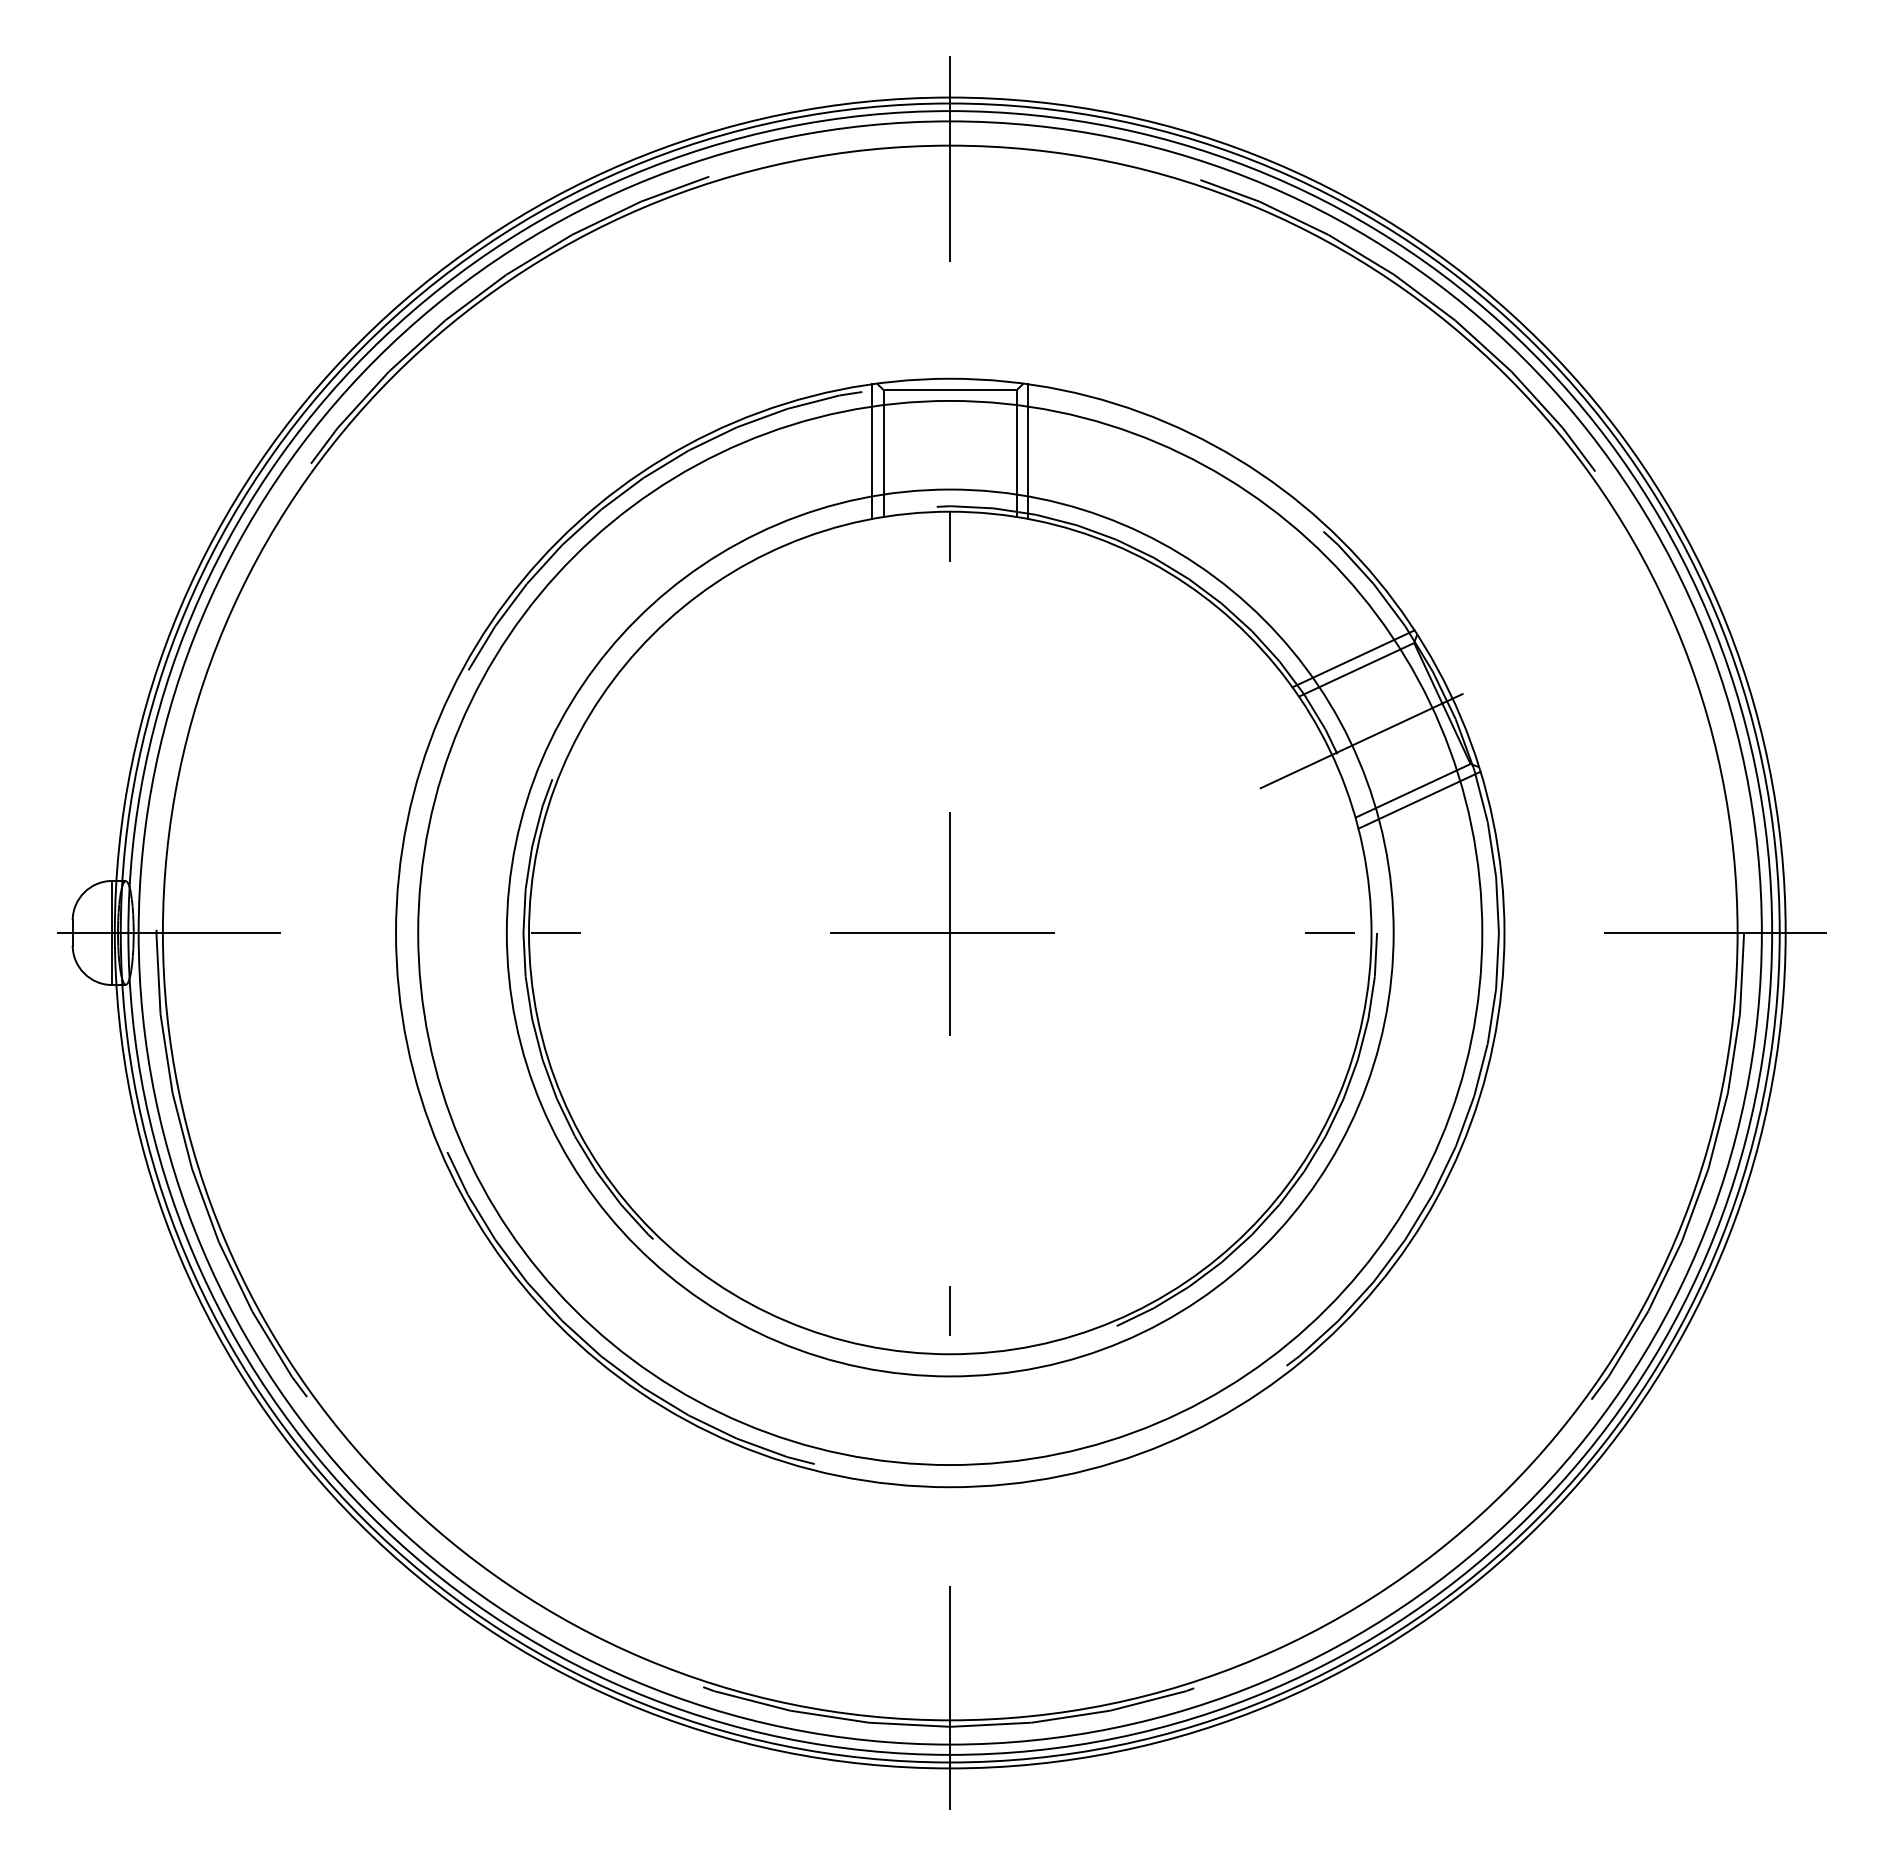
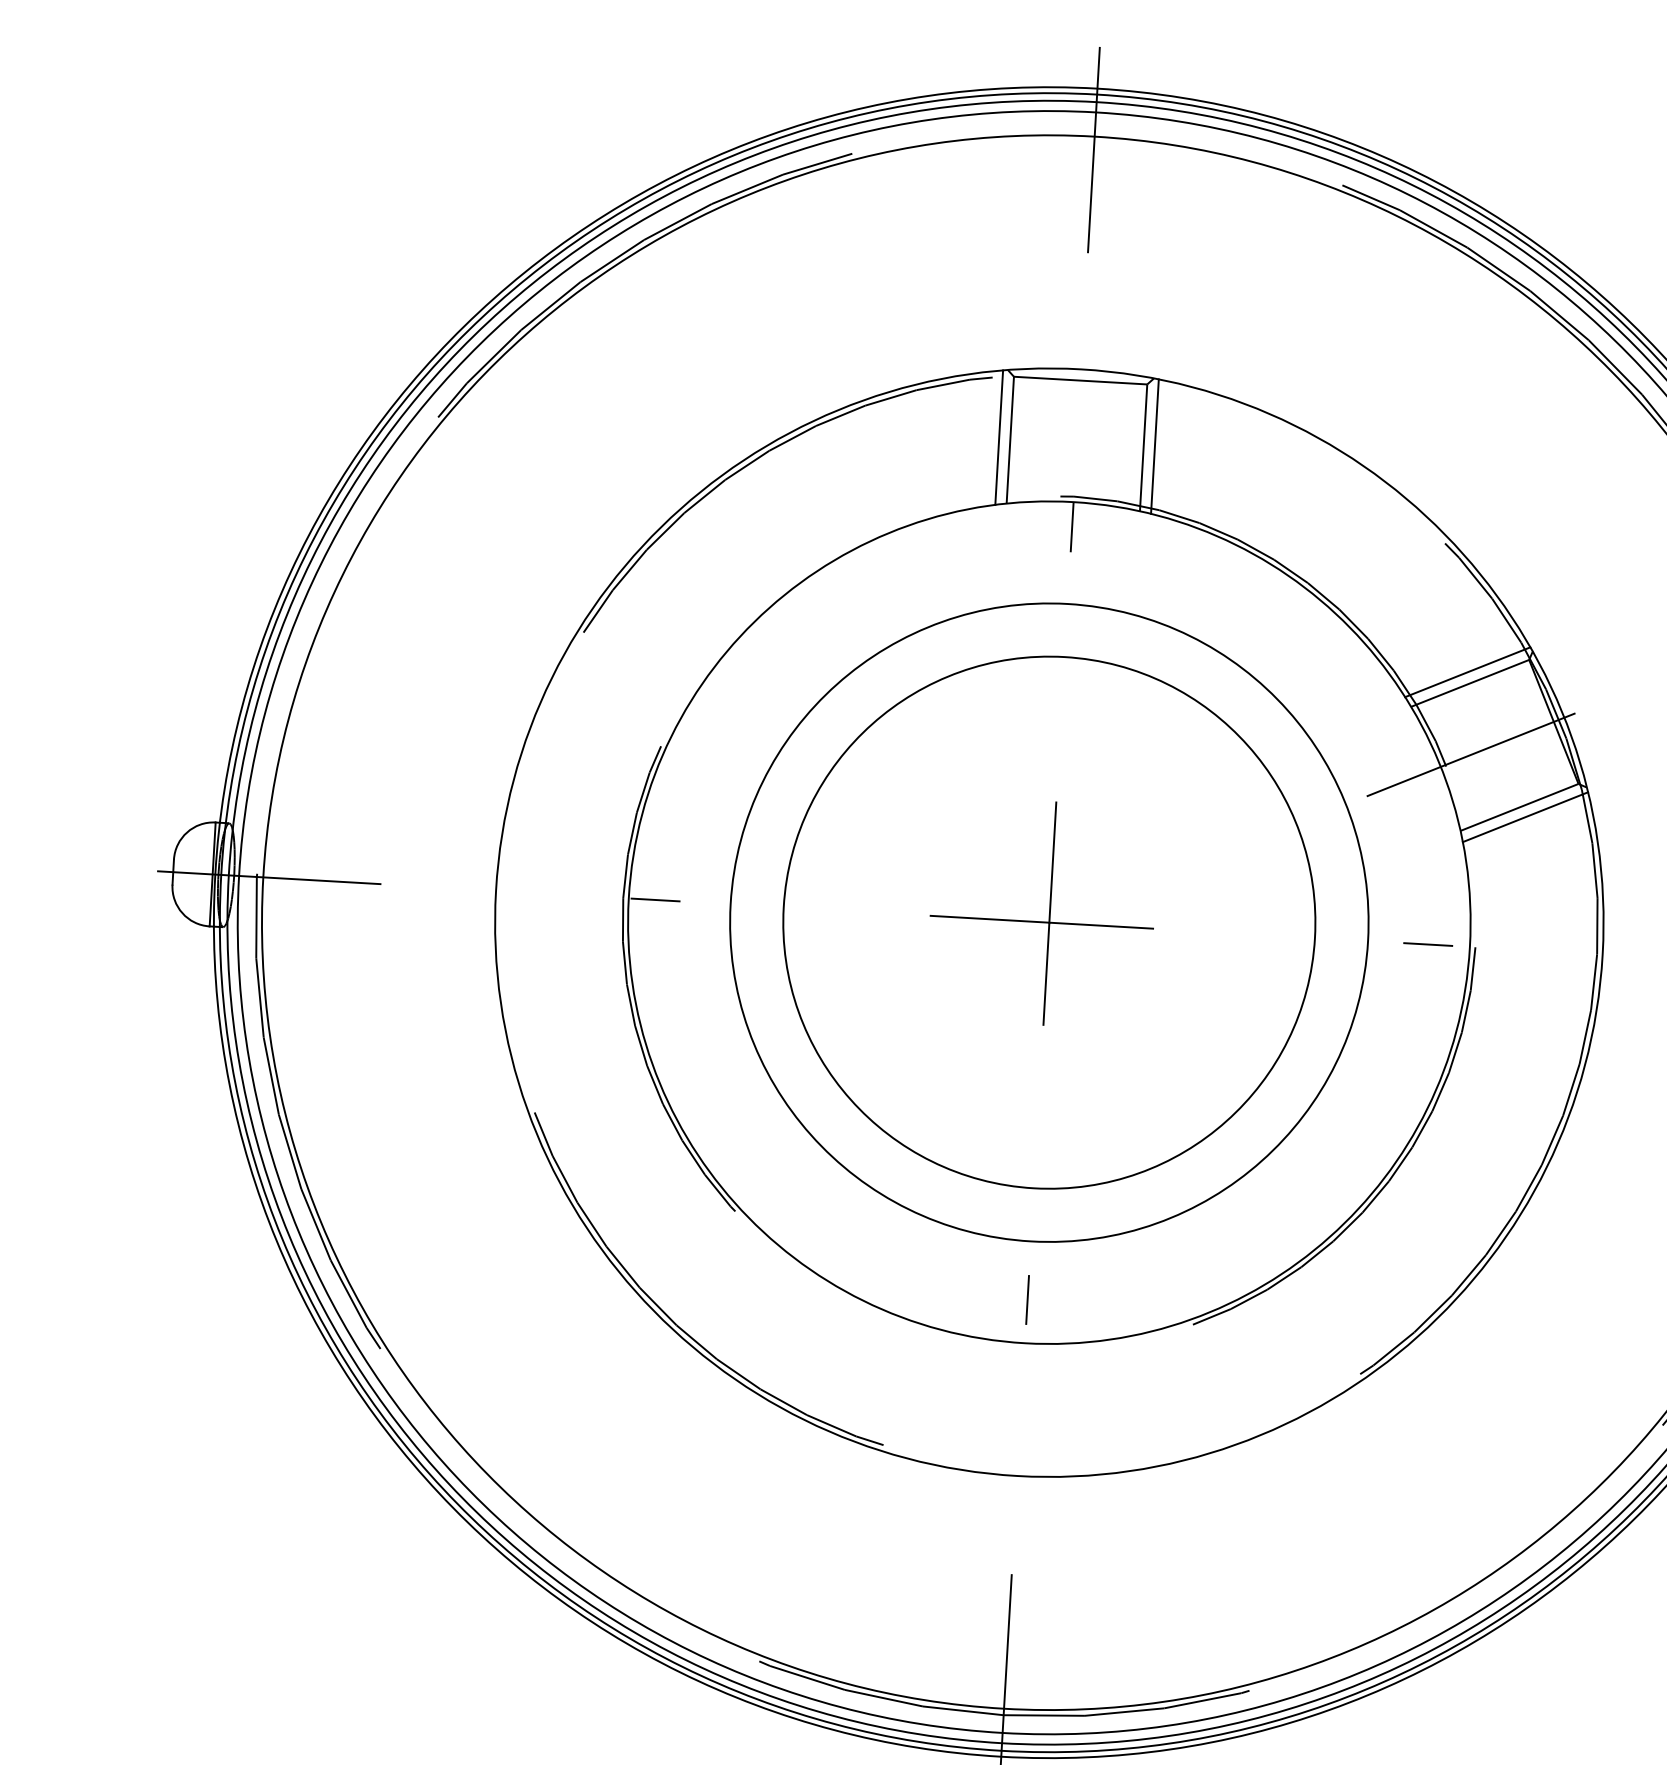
circle: (949, 932) -> (1048, 922), size x0.6
circle: (950, 932) -> (1049, 922), size x0.6

